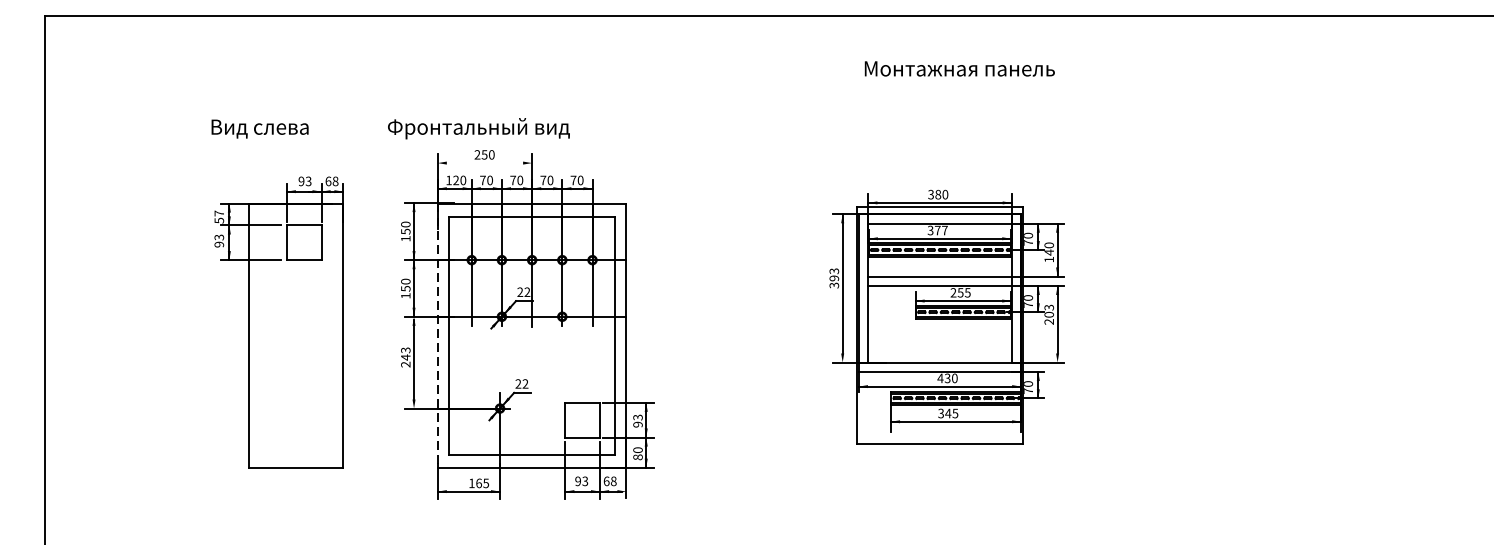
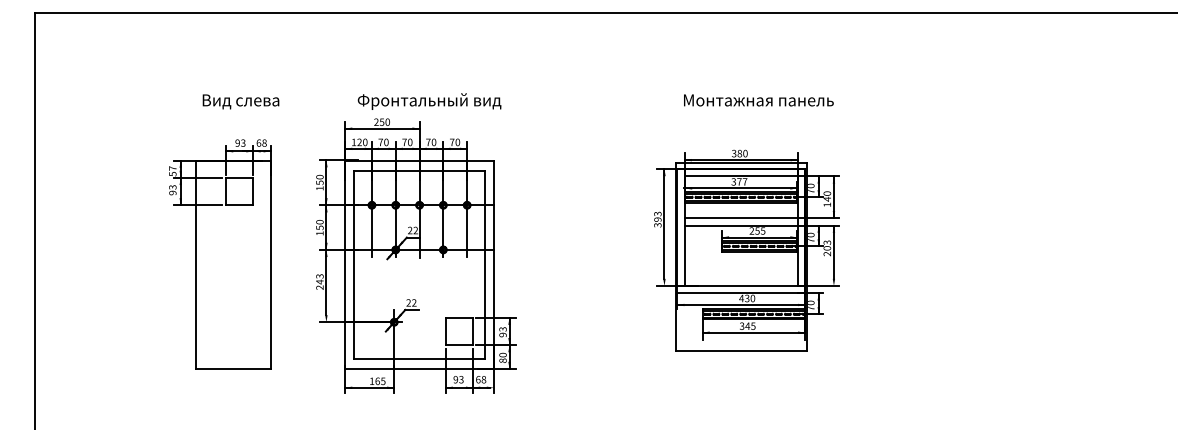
text: (959, 68) -> (758, 100), moved
text: (259, 128) -> (240, 101), moved
text: (478, 128) -> (429, 101), moved
line: (485, 162) -> (382, 128), added
line: (438, 336) -> (345, 265), dashed -> solid

